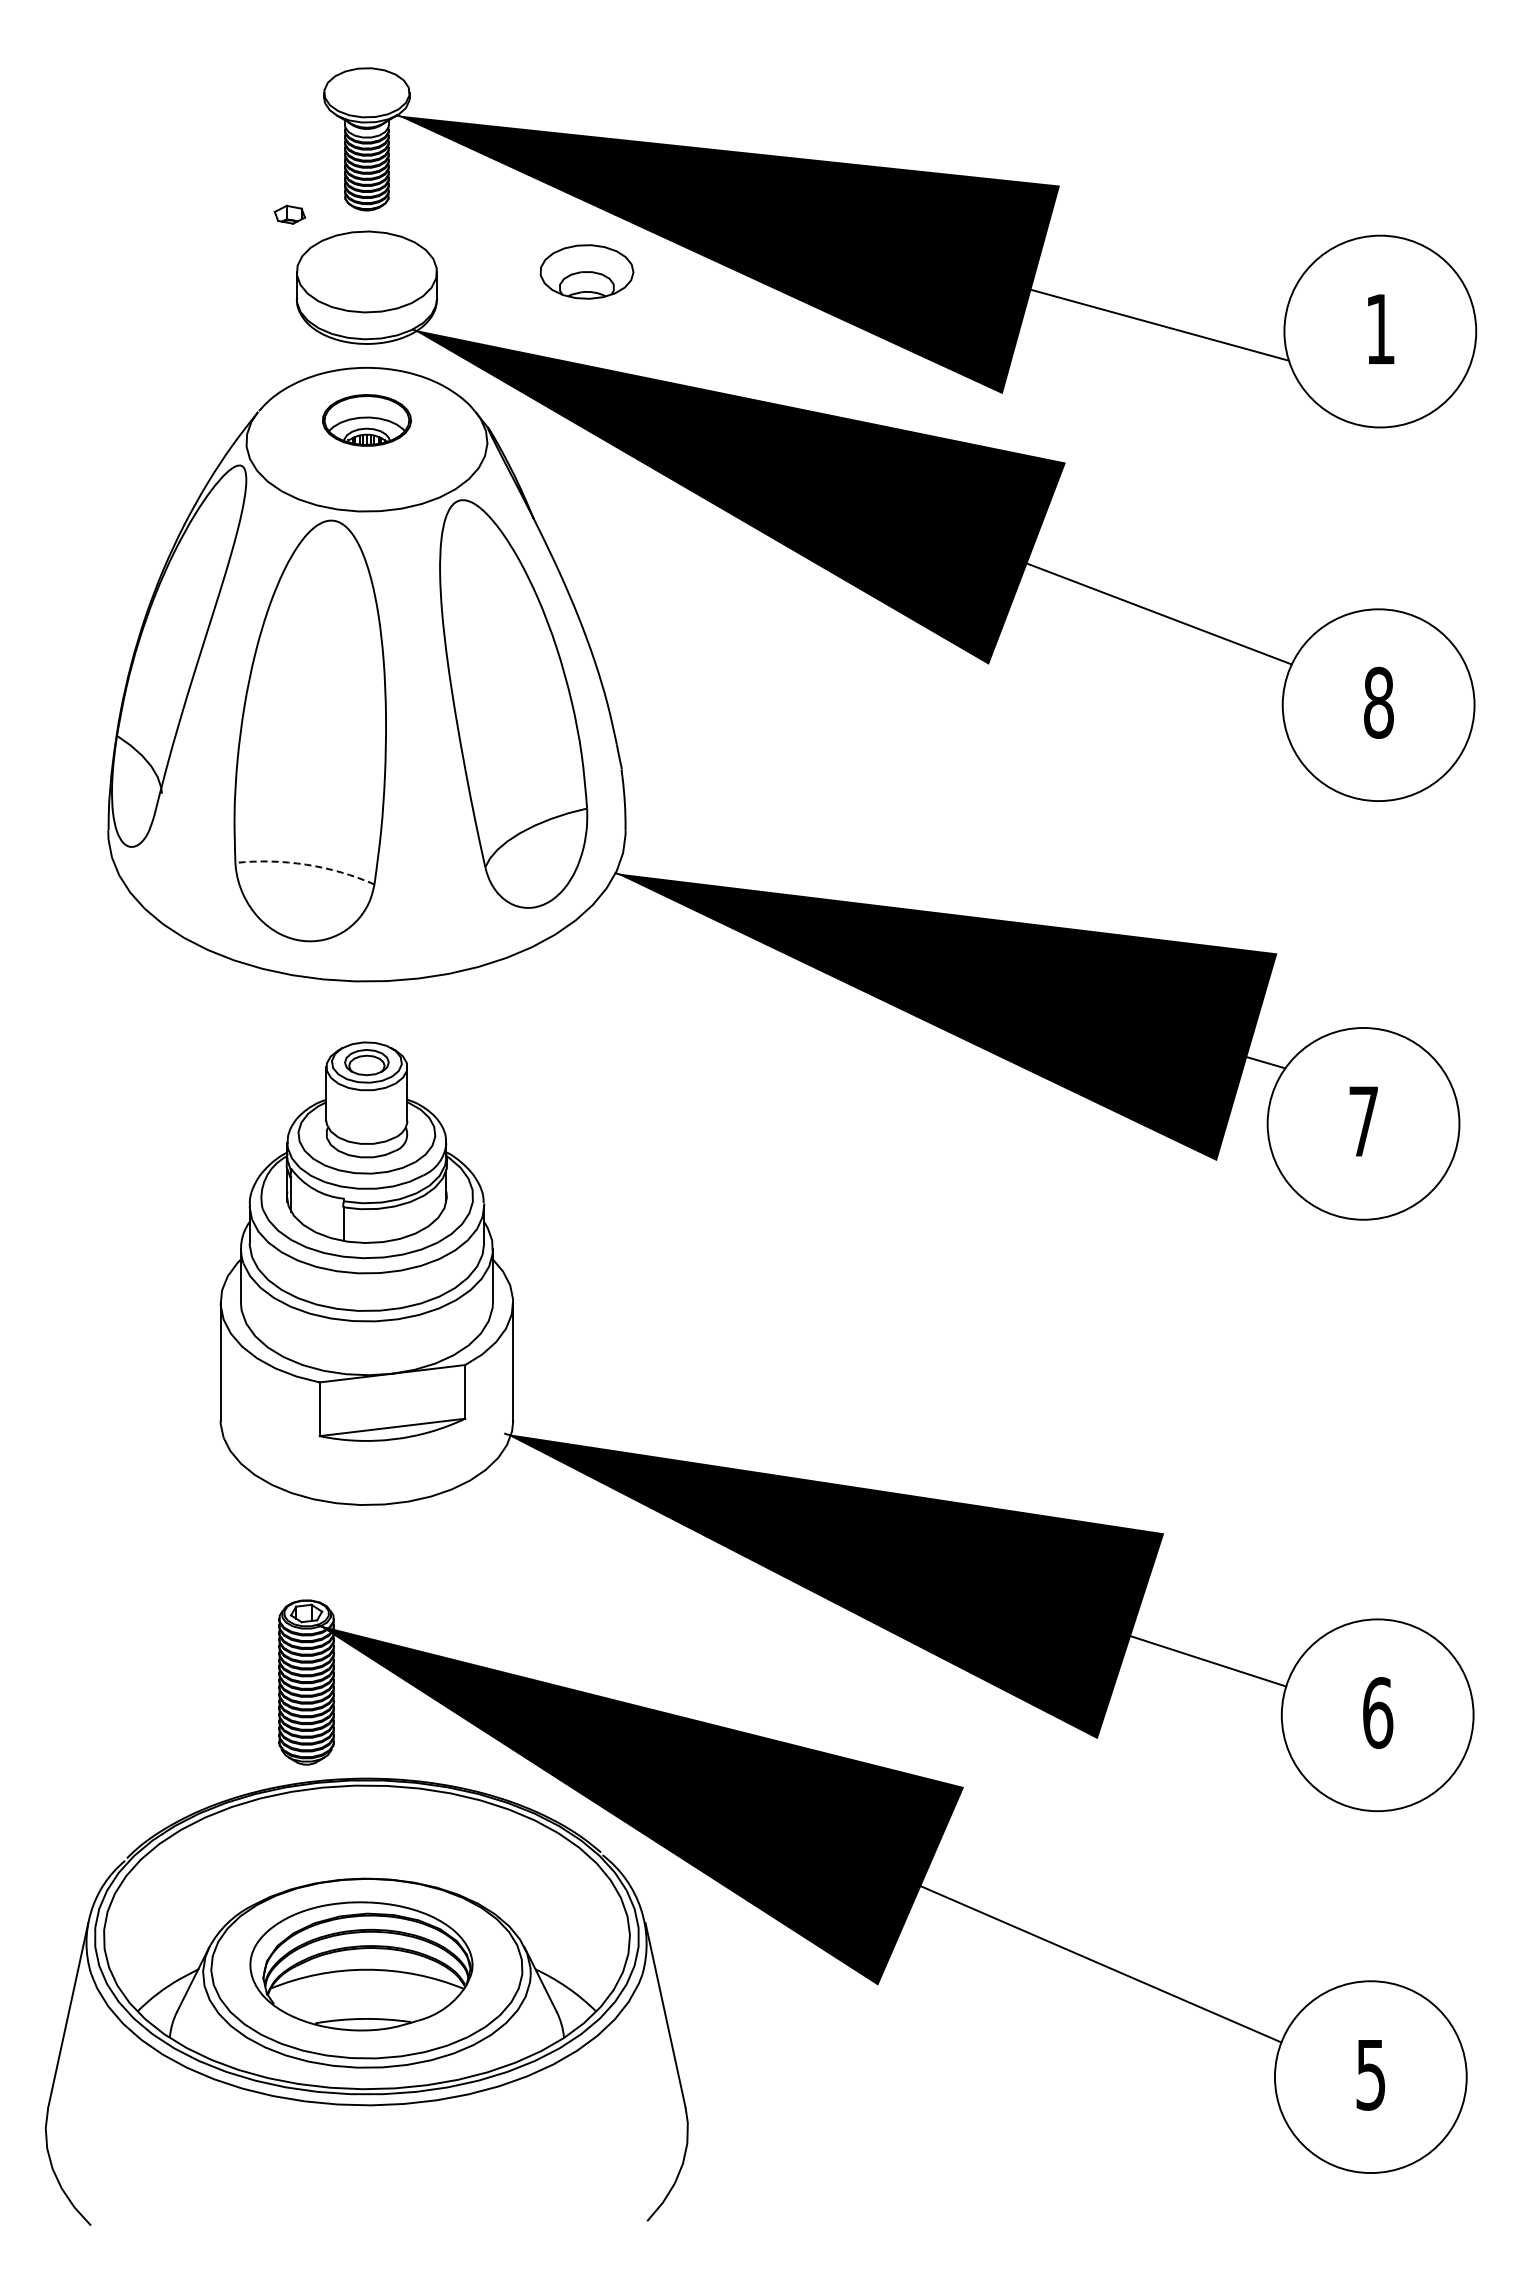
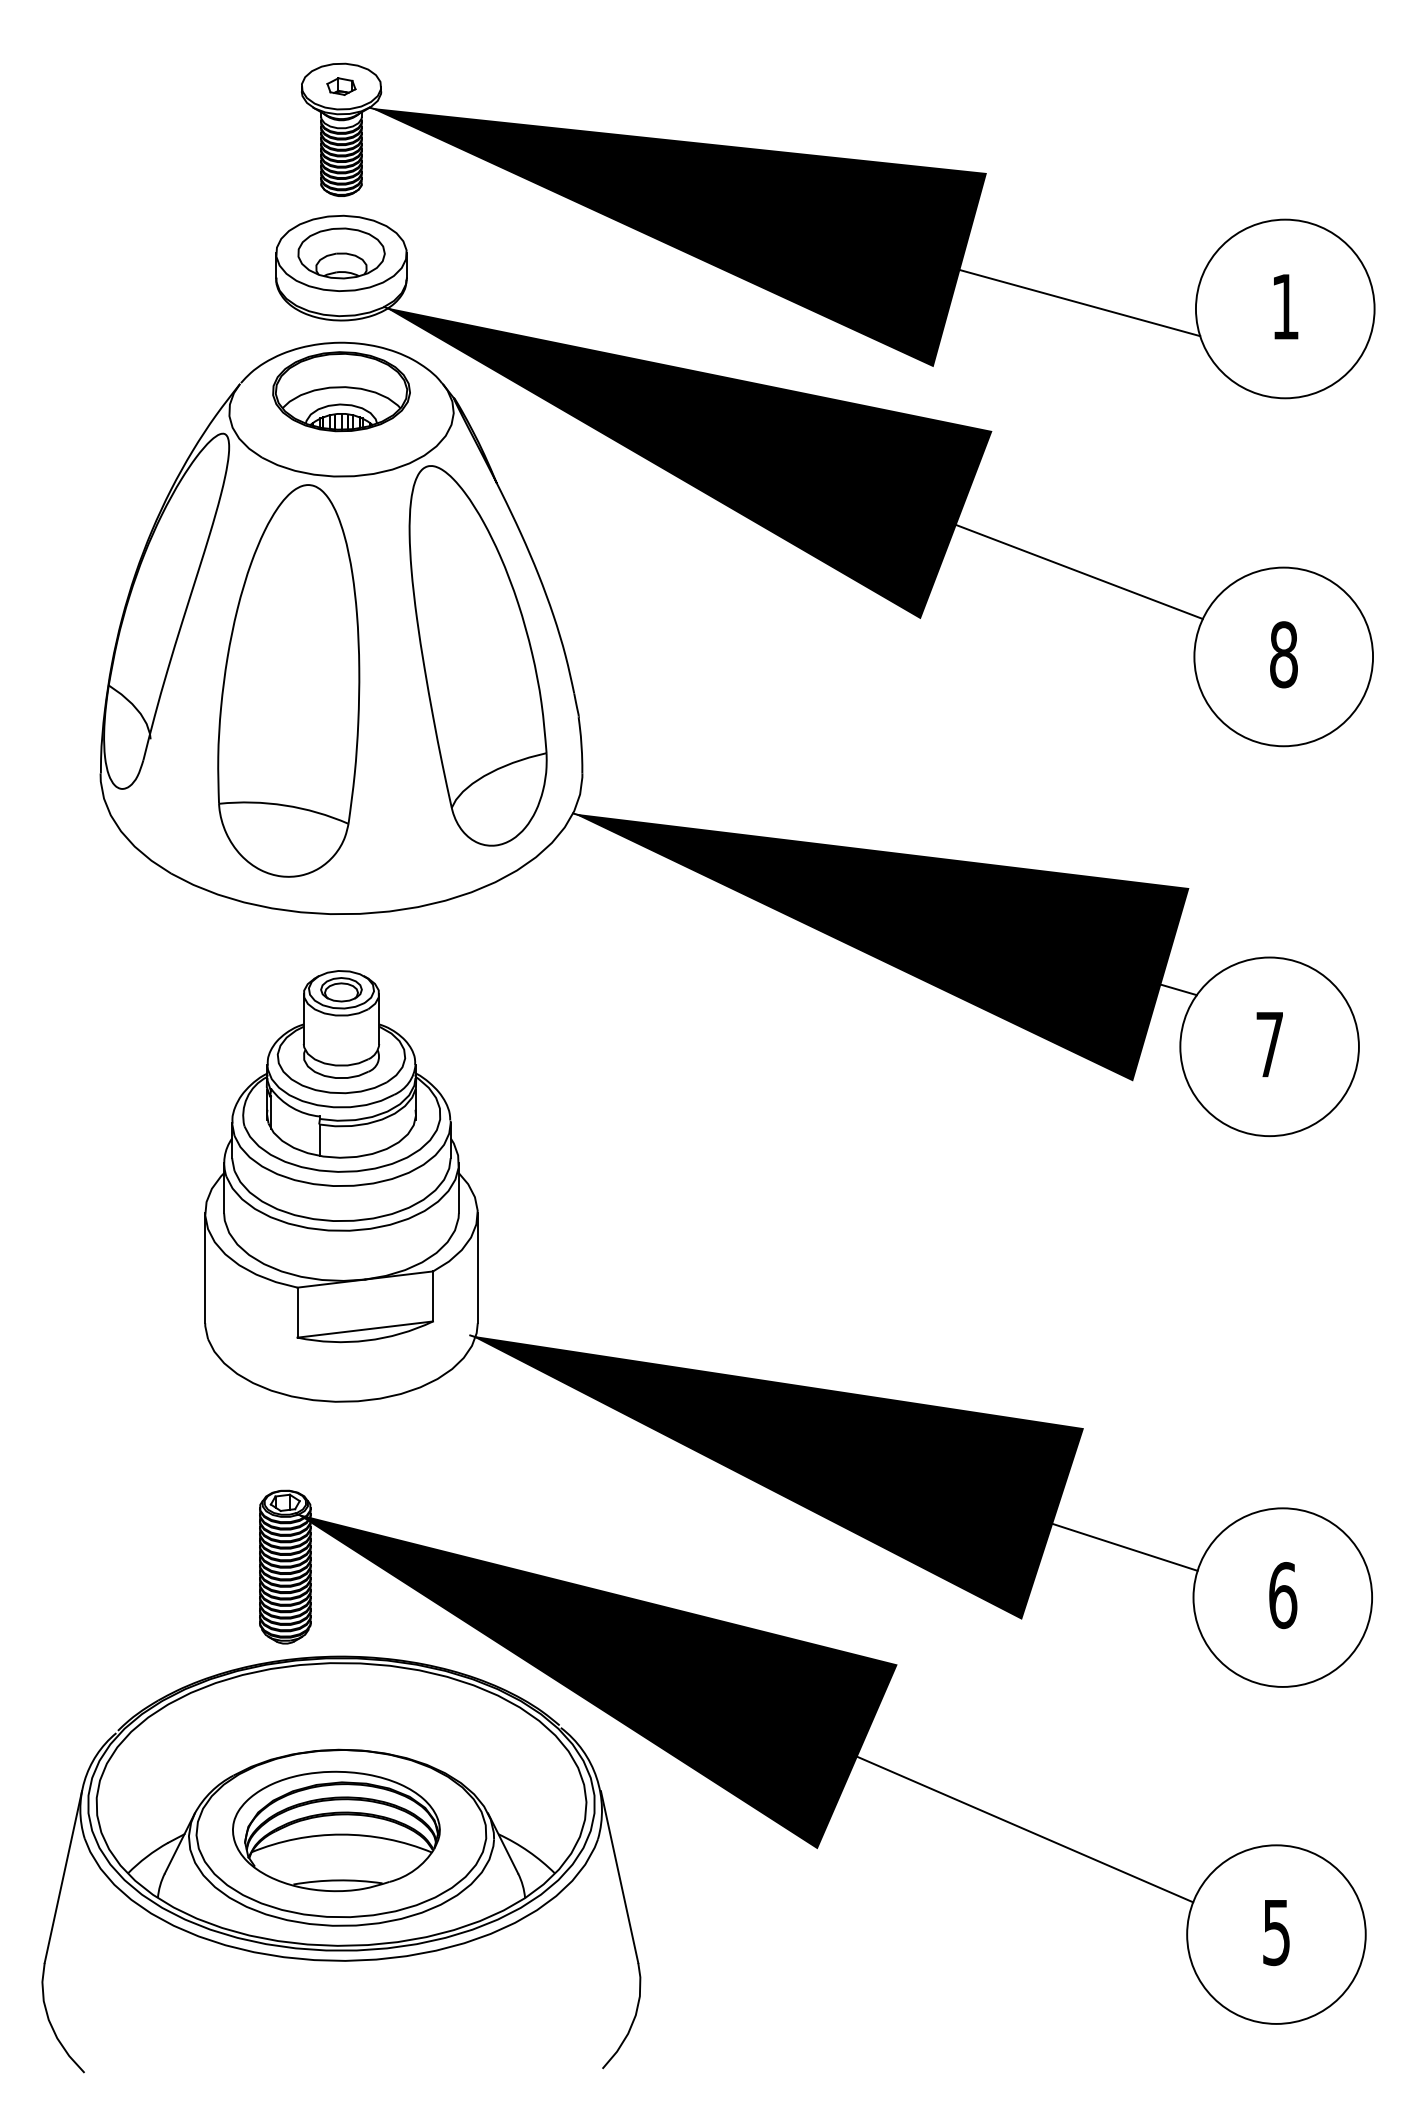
part: (289, 214) -> (341, 86), moved
part: (586, 271) -> (341, 253), moved
part: (366, 420) -> (341, 391), size x1.67
arc: (306, 864) -> (285, 805), dashed -> solid

